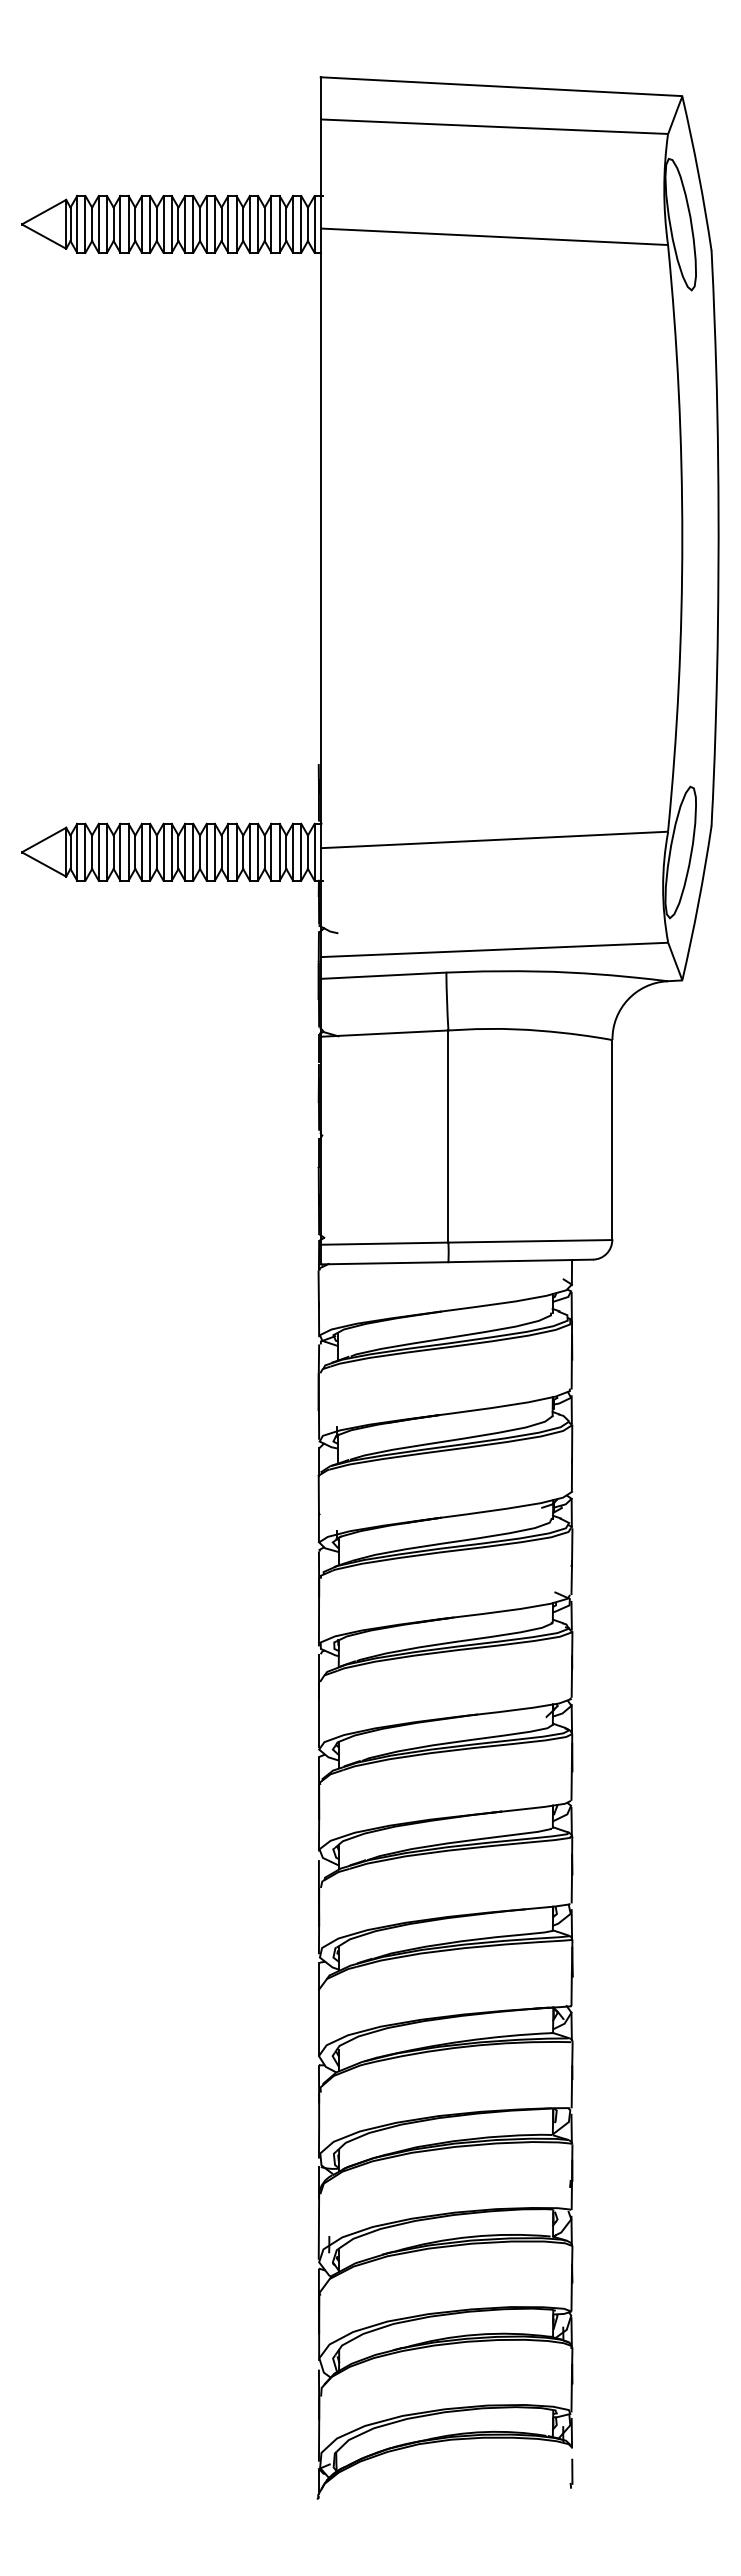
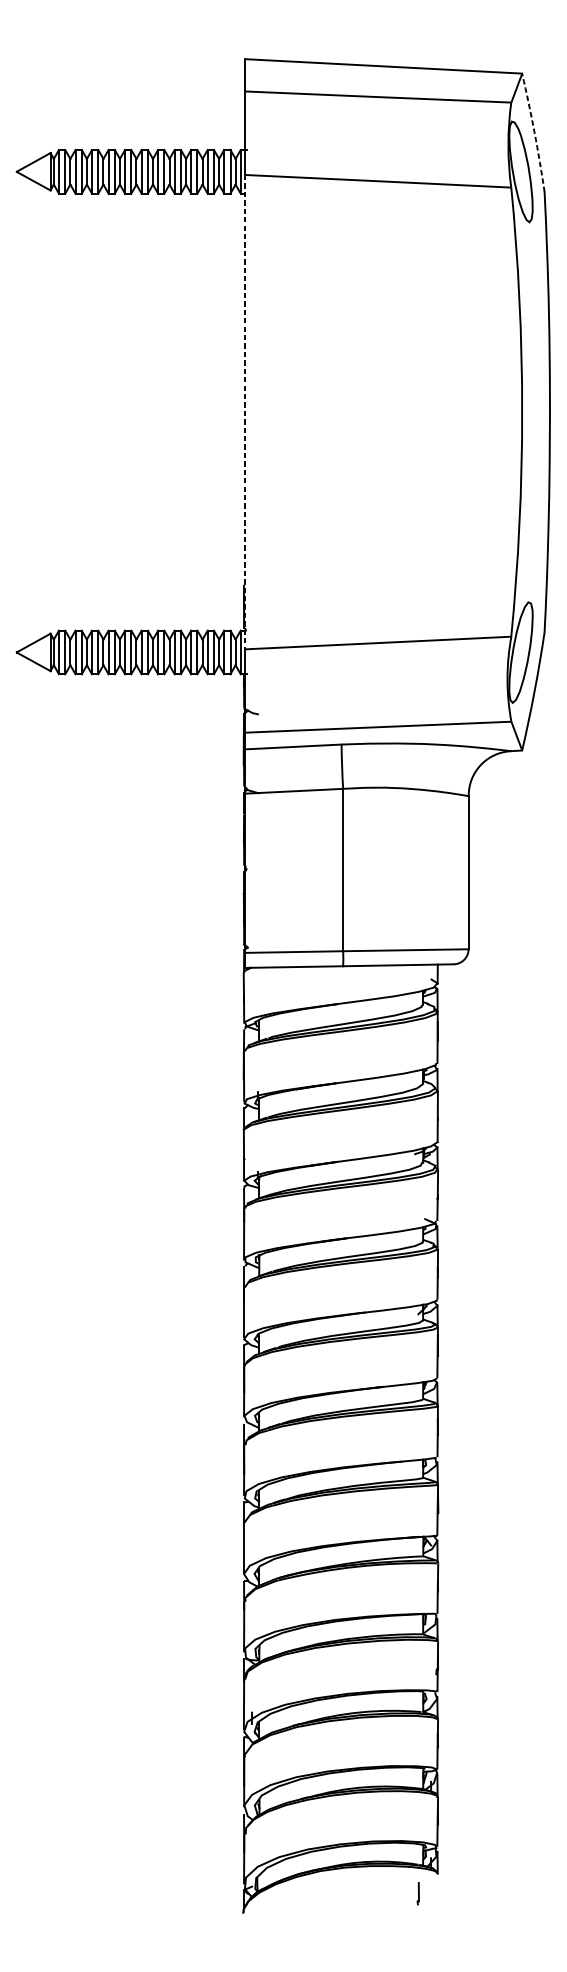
arc: (698, 173) -> (534, 132), solid -> dashed
line: (320, 538) -> (245, 412), solid -> dashed
part: (571, 2473) -> (418, 1893), moved

